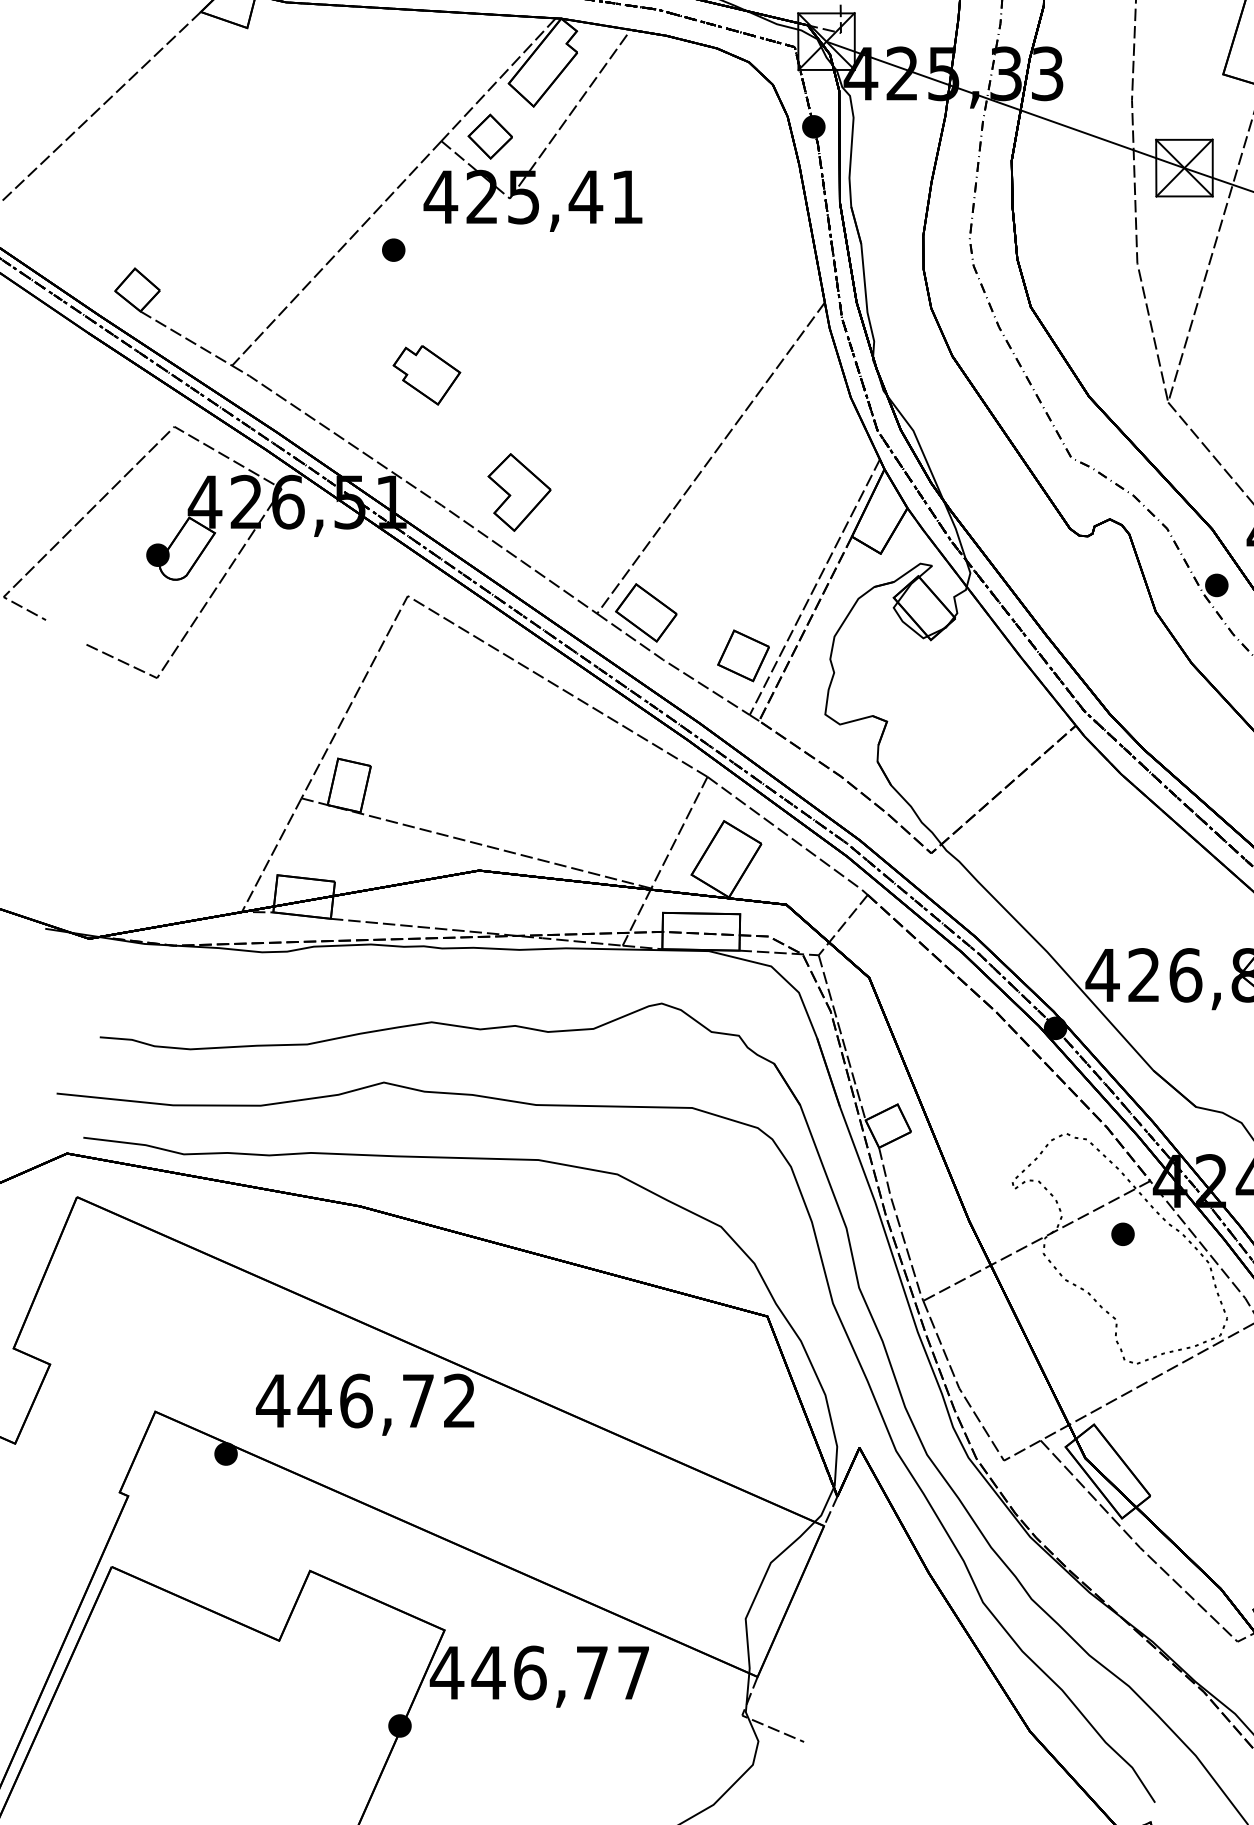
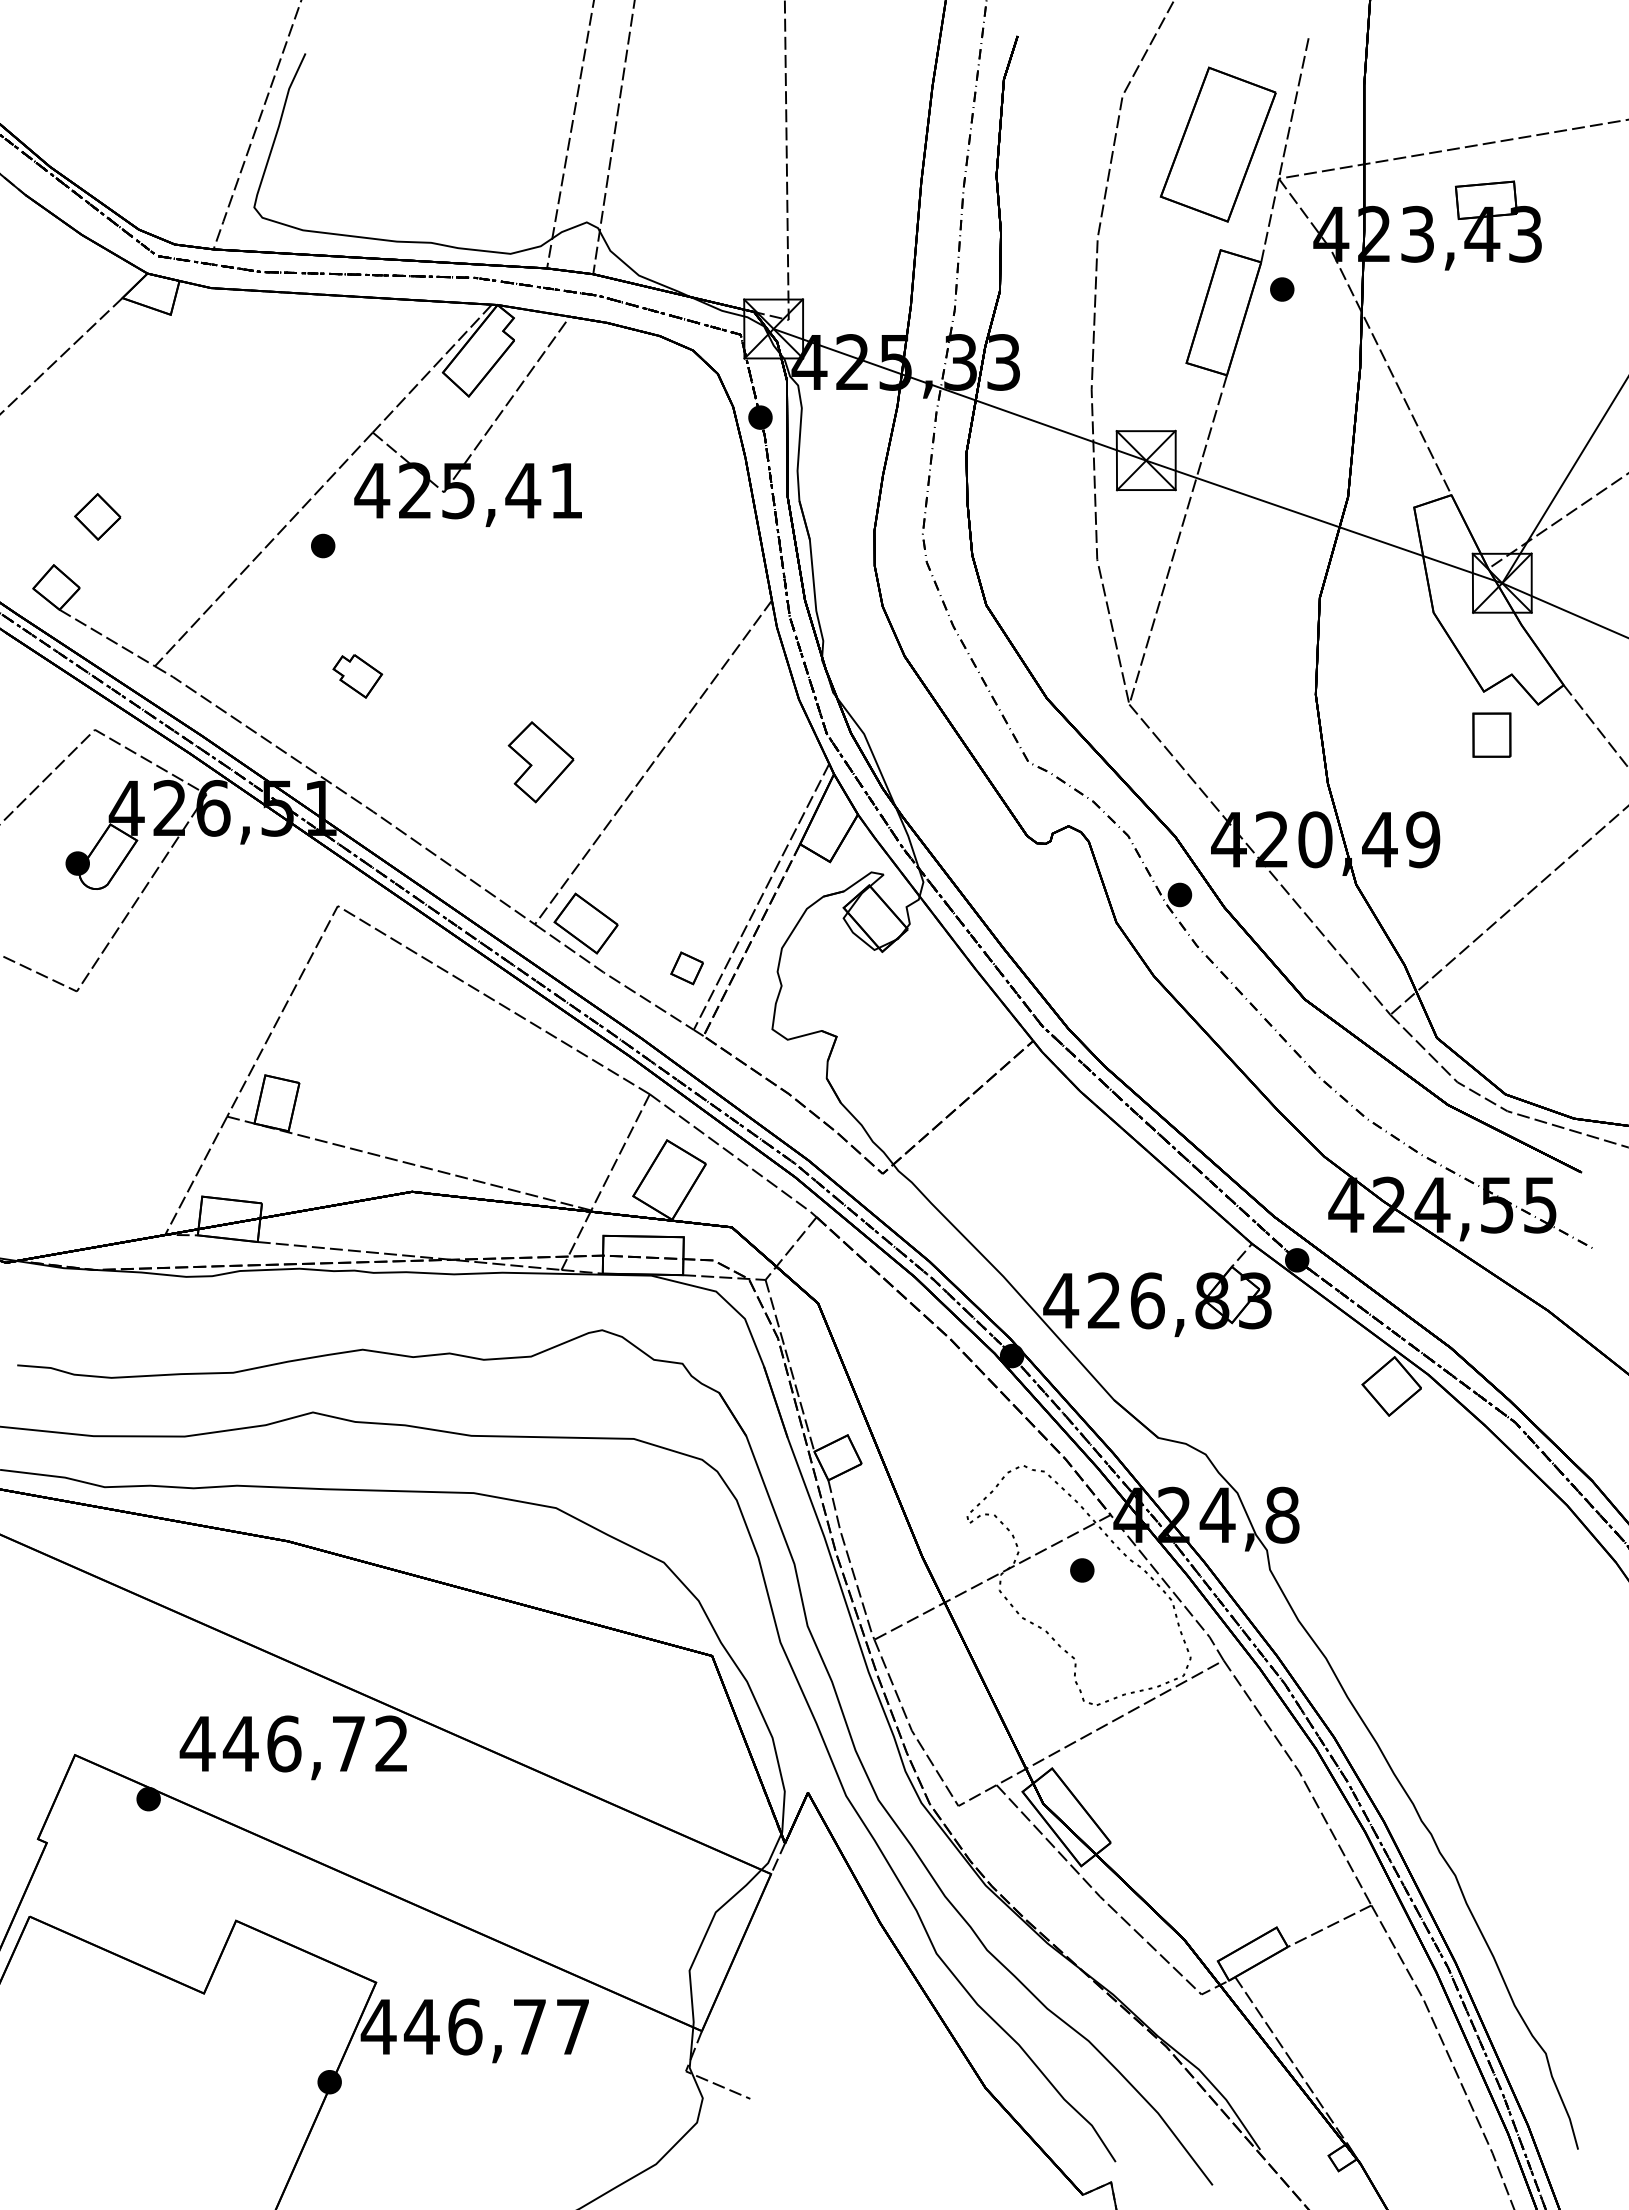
part: (490, 136) -> (97, 516), moved
part: (426, 375) -> (357, 676), size x0.7
part: (518, 492) -> (540, 762), moved
part: (742, 656) -> (686, 968), size x0.6

